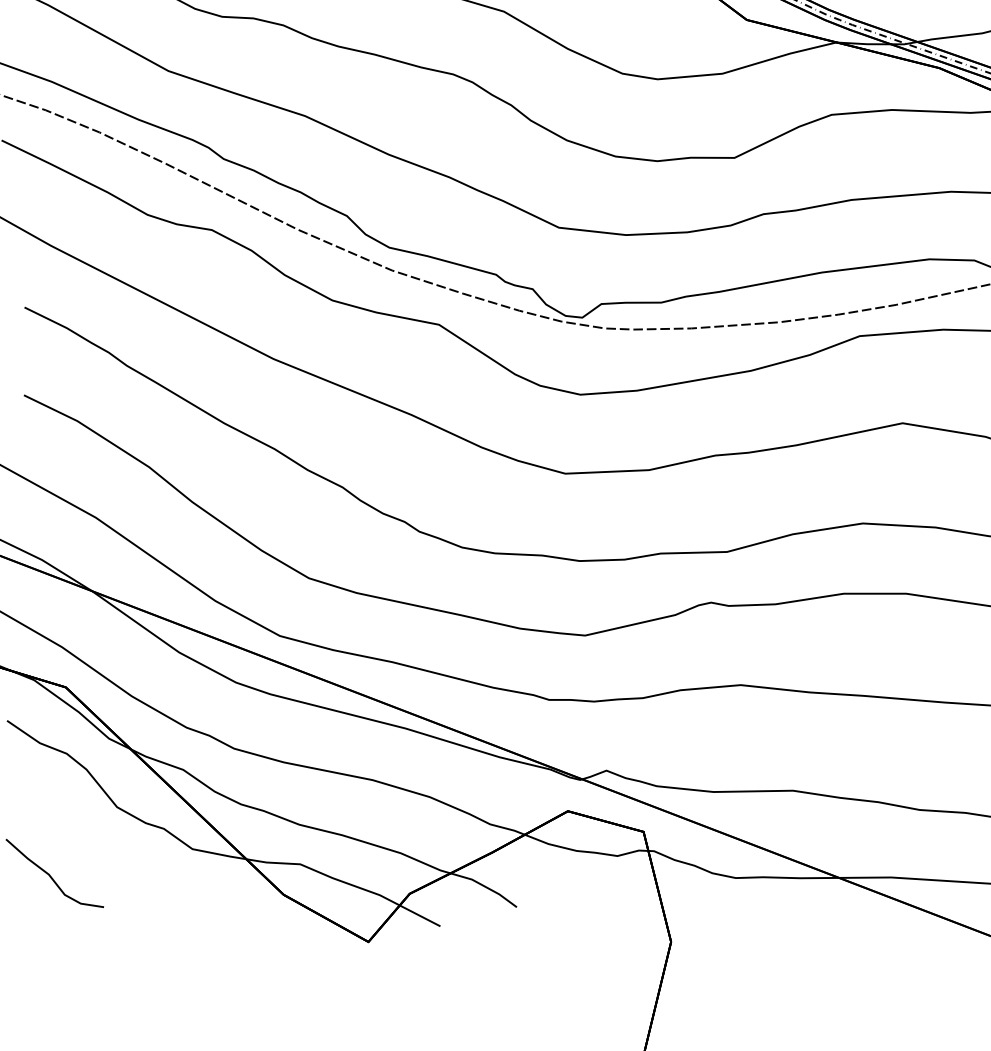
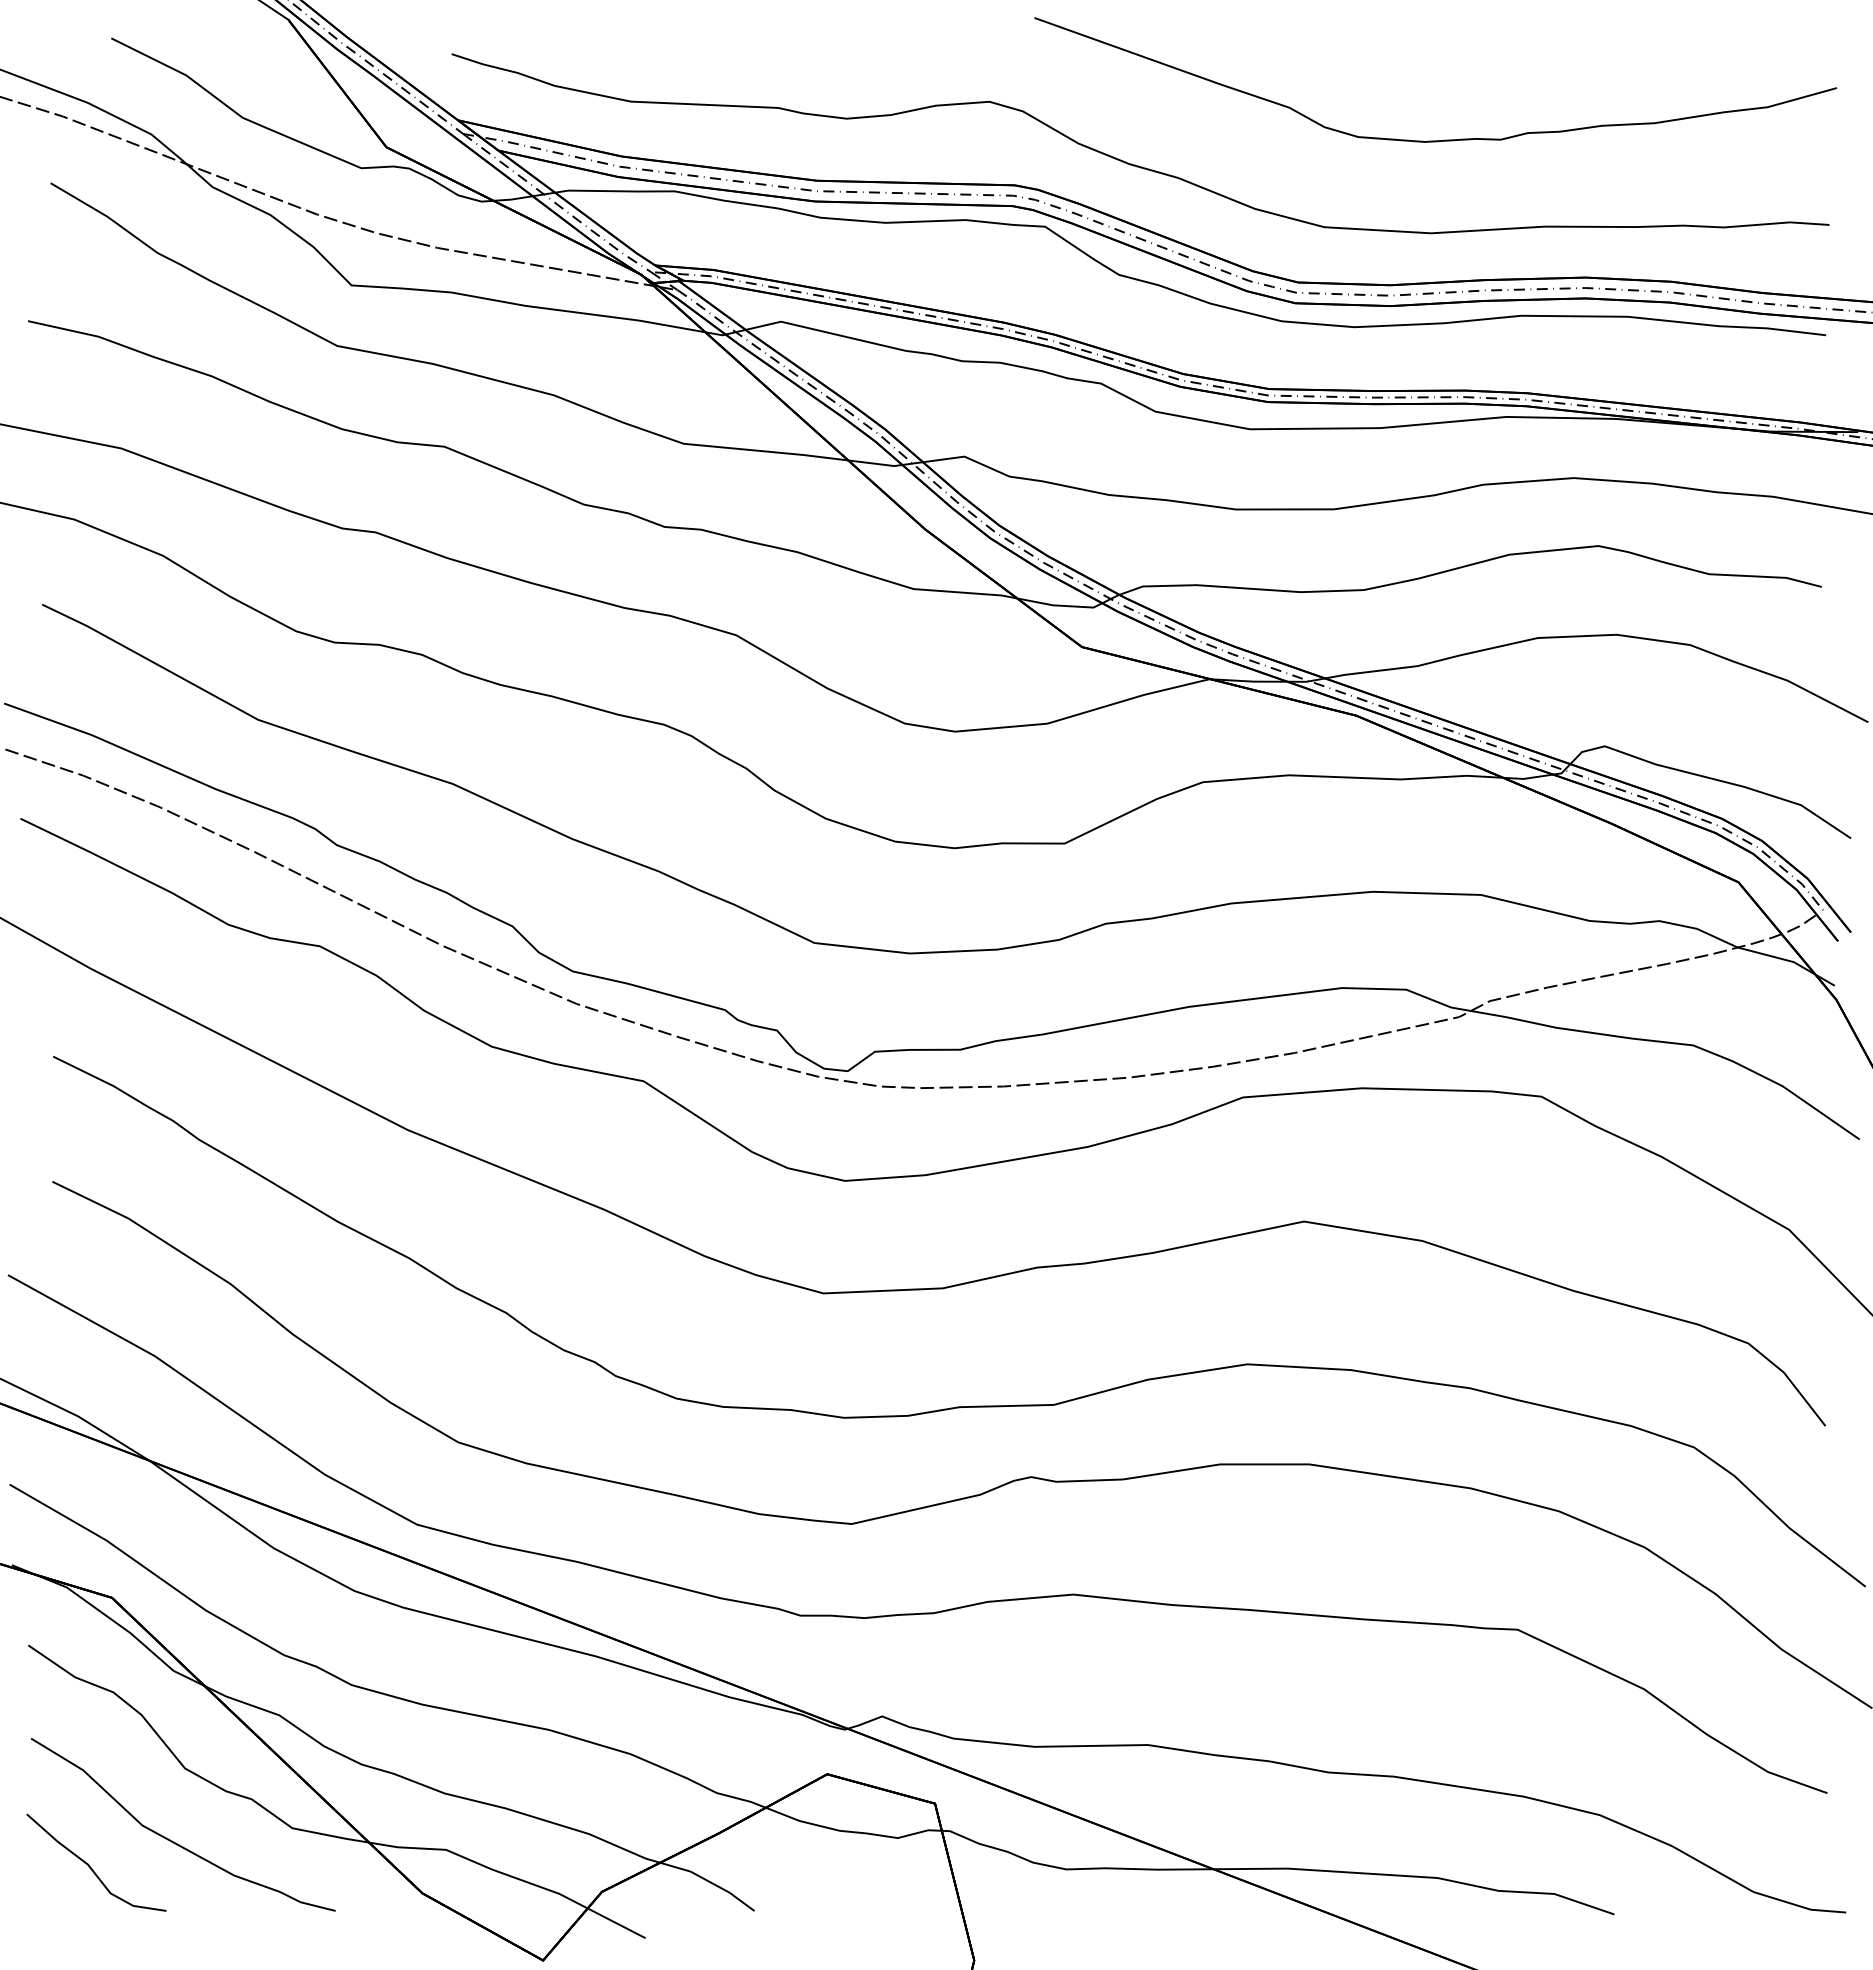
curve: (109, 858) -> (174, 1841), added

